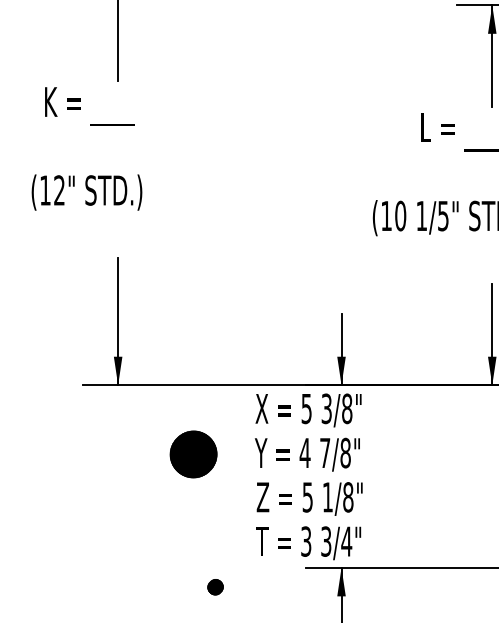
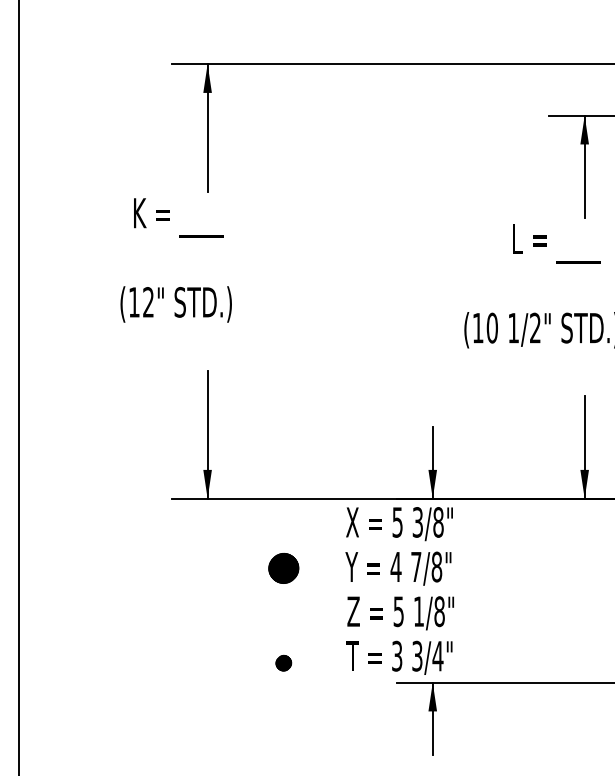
text: (443, 215) -> (535, 327), 1/5" -> 1/2"
part: (193, 454) -> (283, 568), size x0.62
part: (215, 586) -> (283, 662), moved

